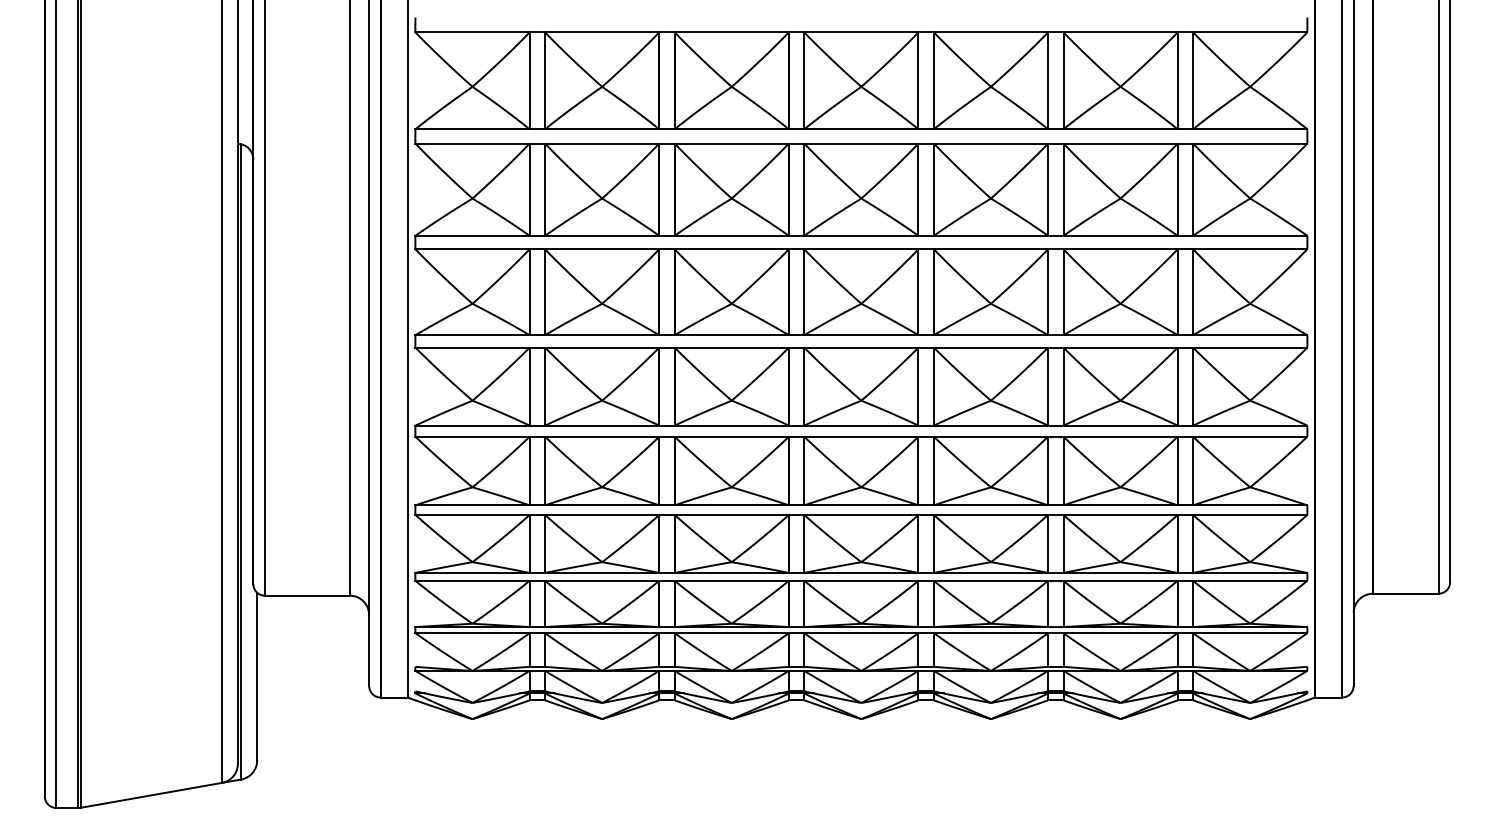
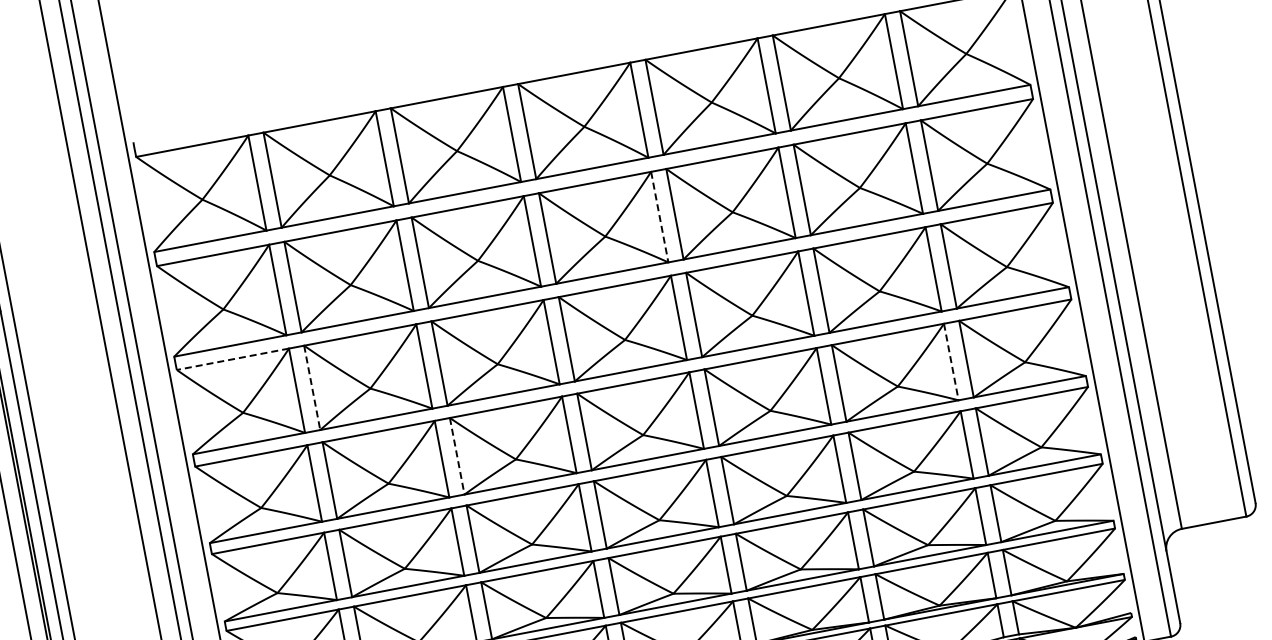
line: (918, 190) -> (659, 217), solid -> dashed
line: (472, 249) -> (232, 359), solid -> dashed
line: (545, 292) -> (312, 388), solid -> dashed
line: (674, 386) -> (456, 456), solid -> dashed
line: (1177, 386) -> (951, 361), solid -> dashed

